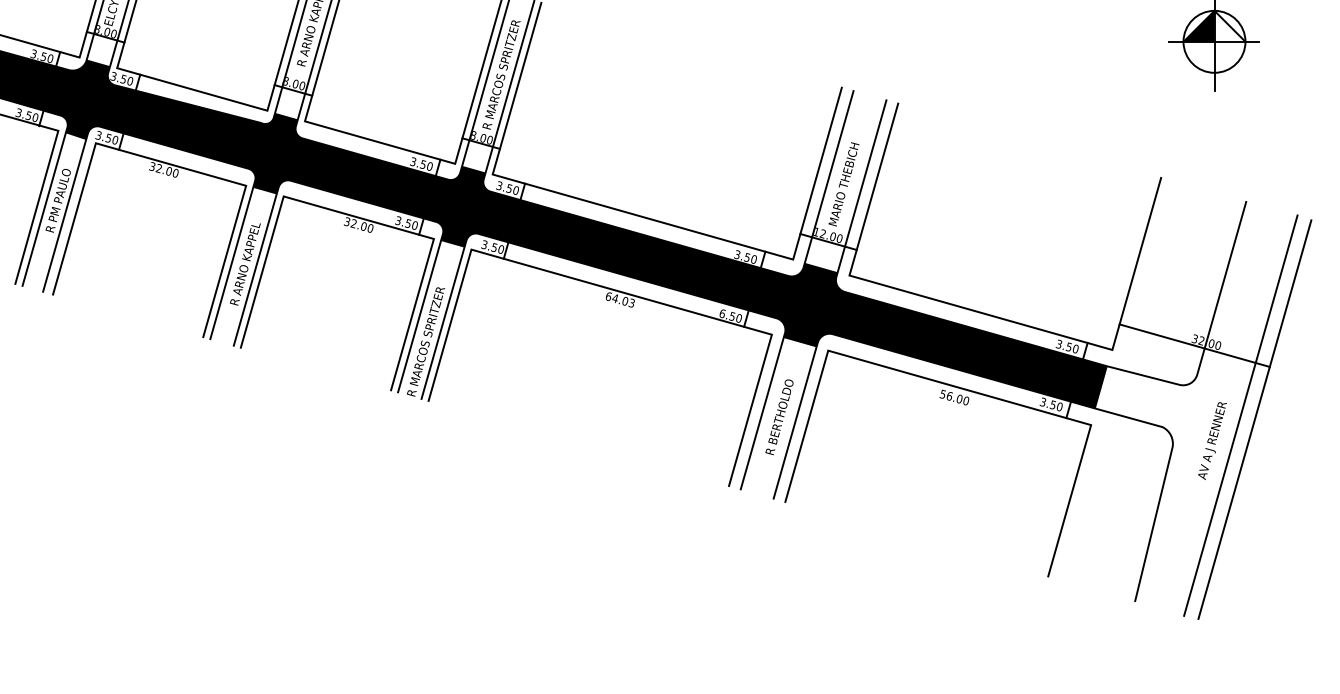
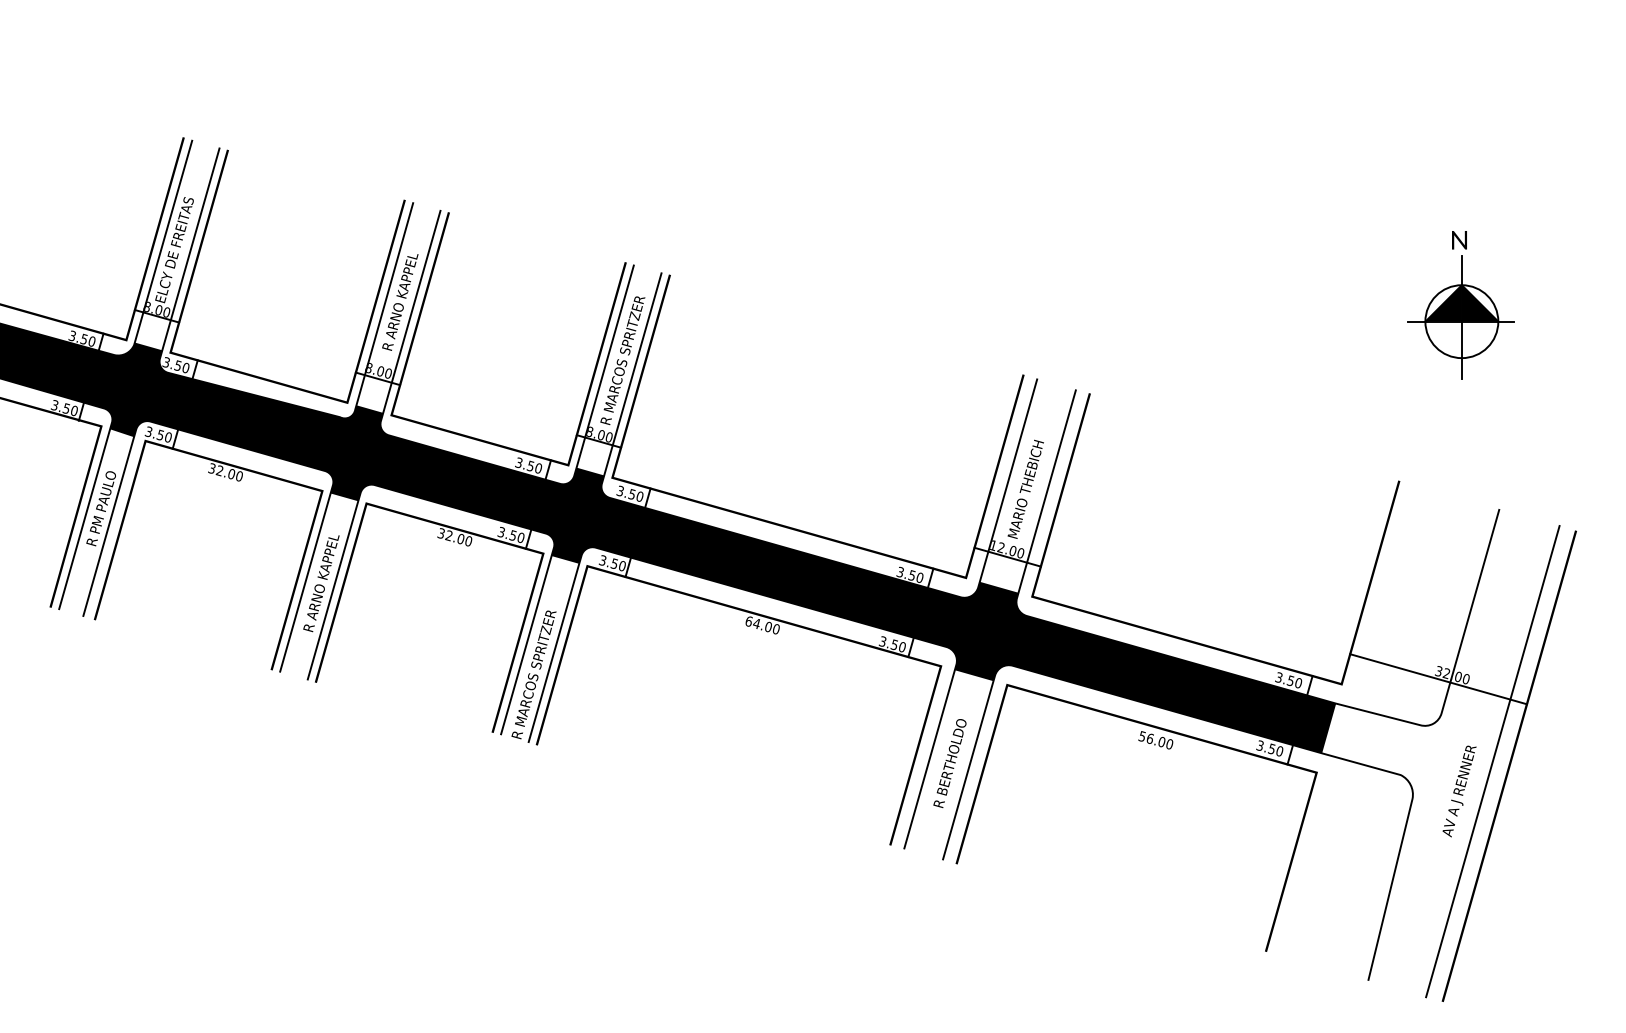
fill: (1229, 26) -> (1479, 303), added
text: (631, 302) -> (775, 628), 64.03 -> 64.00
text: (722, 313) -> (882, 641), 6.50 -> 3.50

